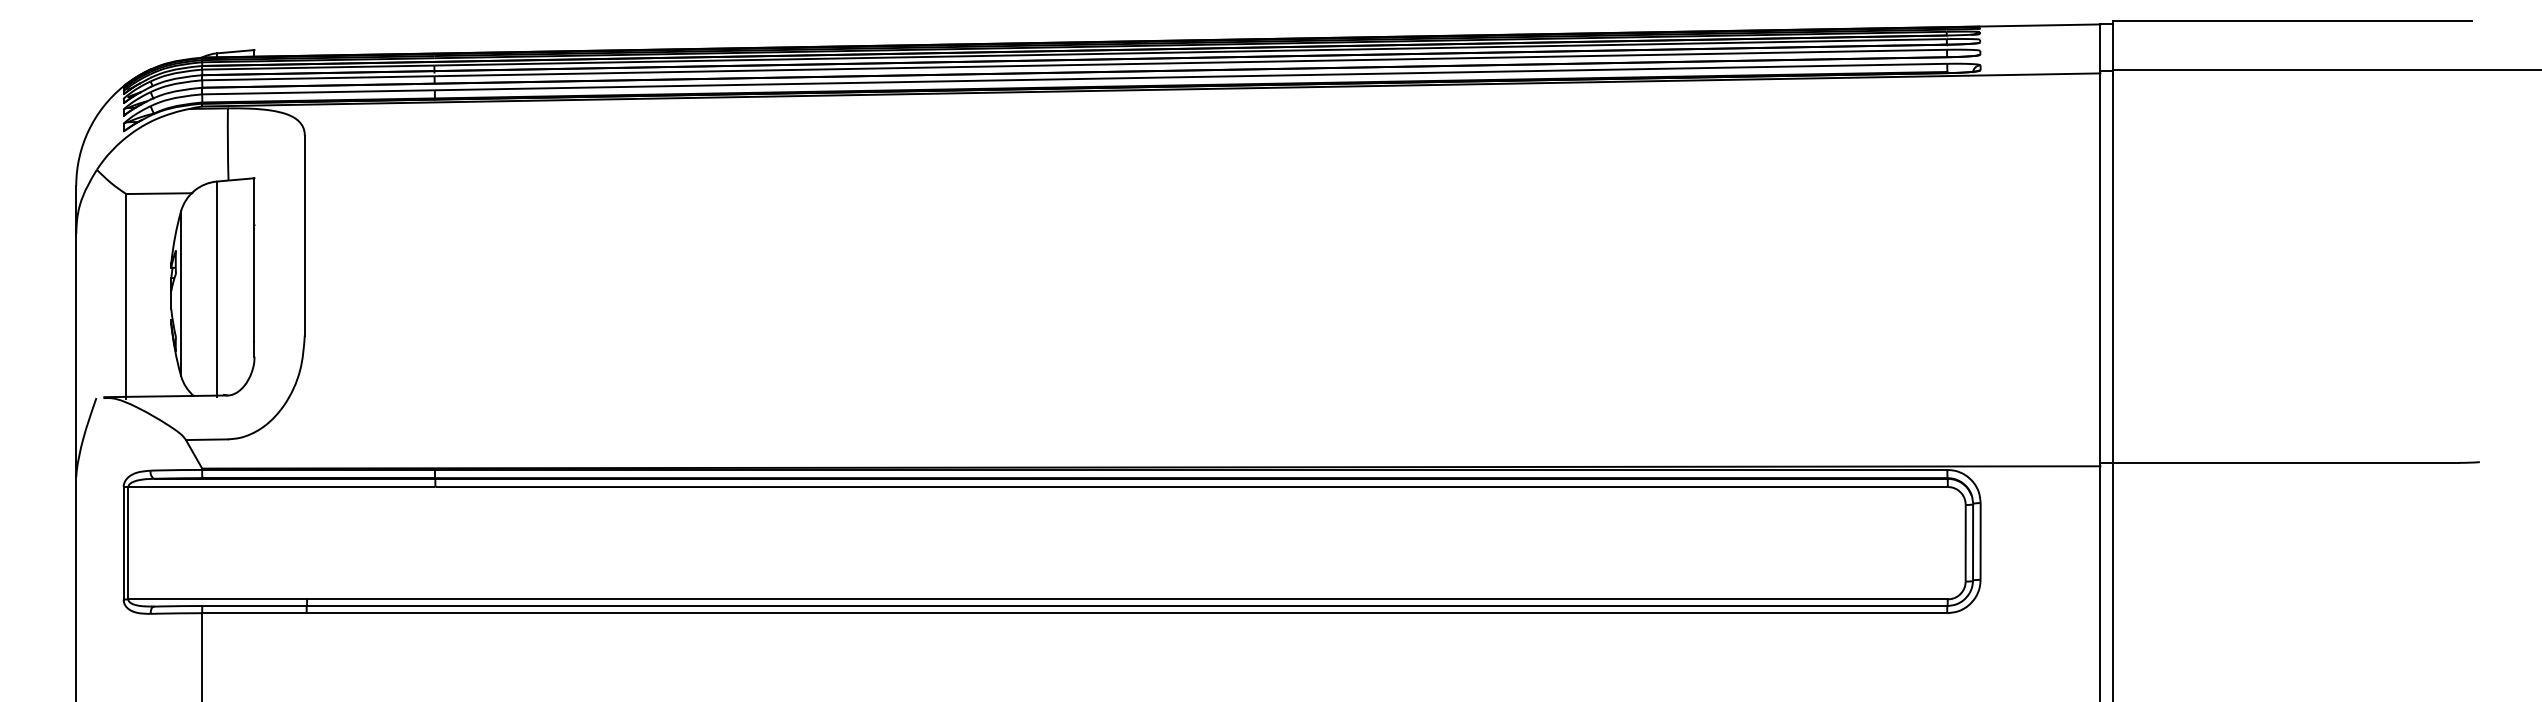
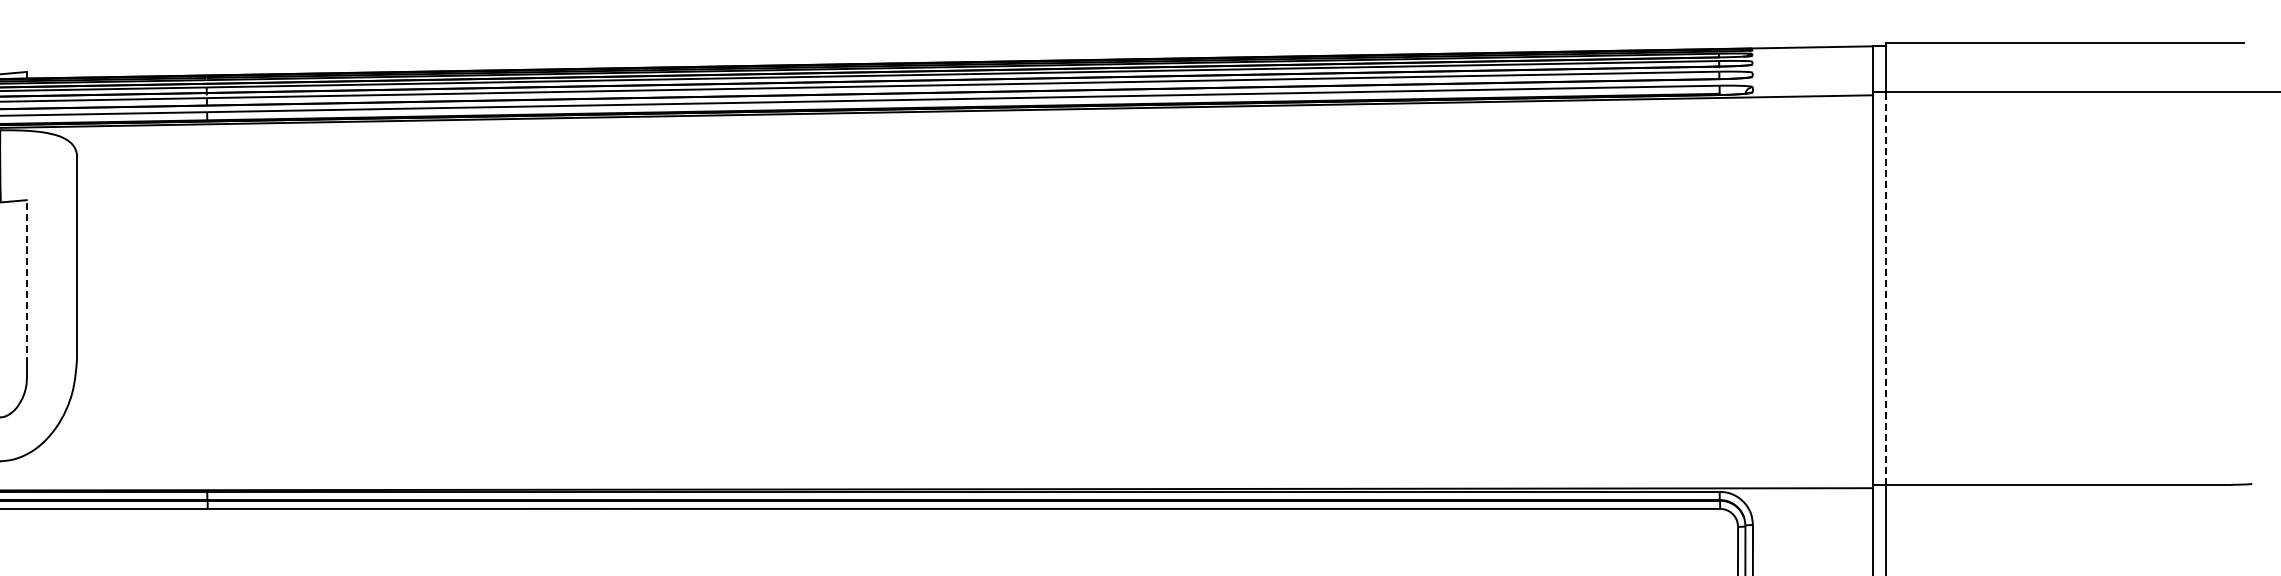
line: (254, 260) -> (26, 282), solid -> dashed
line: (2113, 268) -> (1885, 290), solid -> dashed

